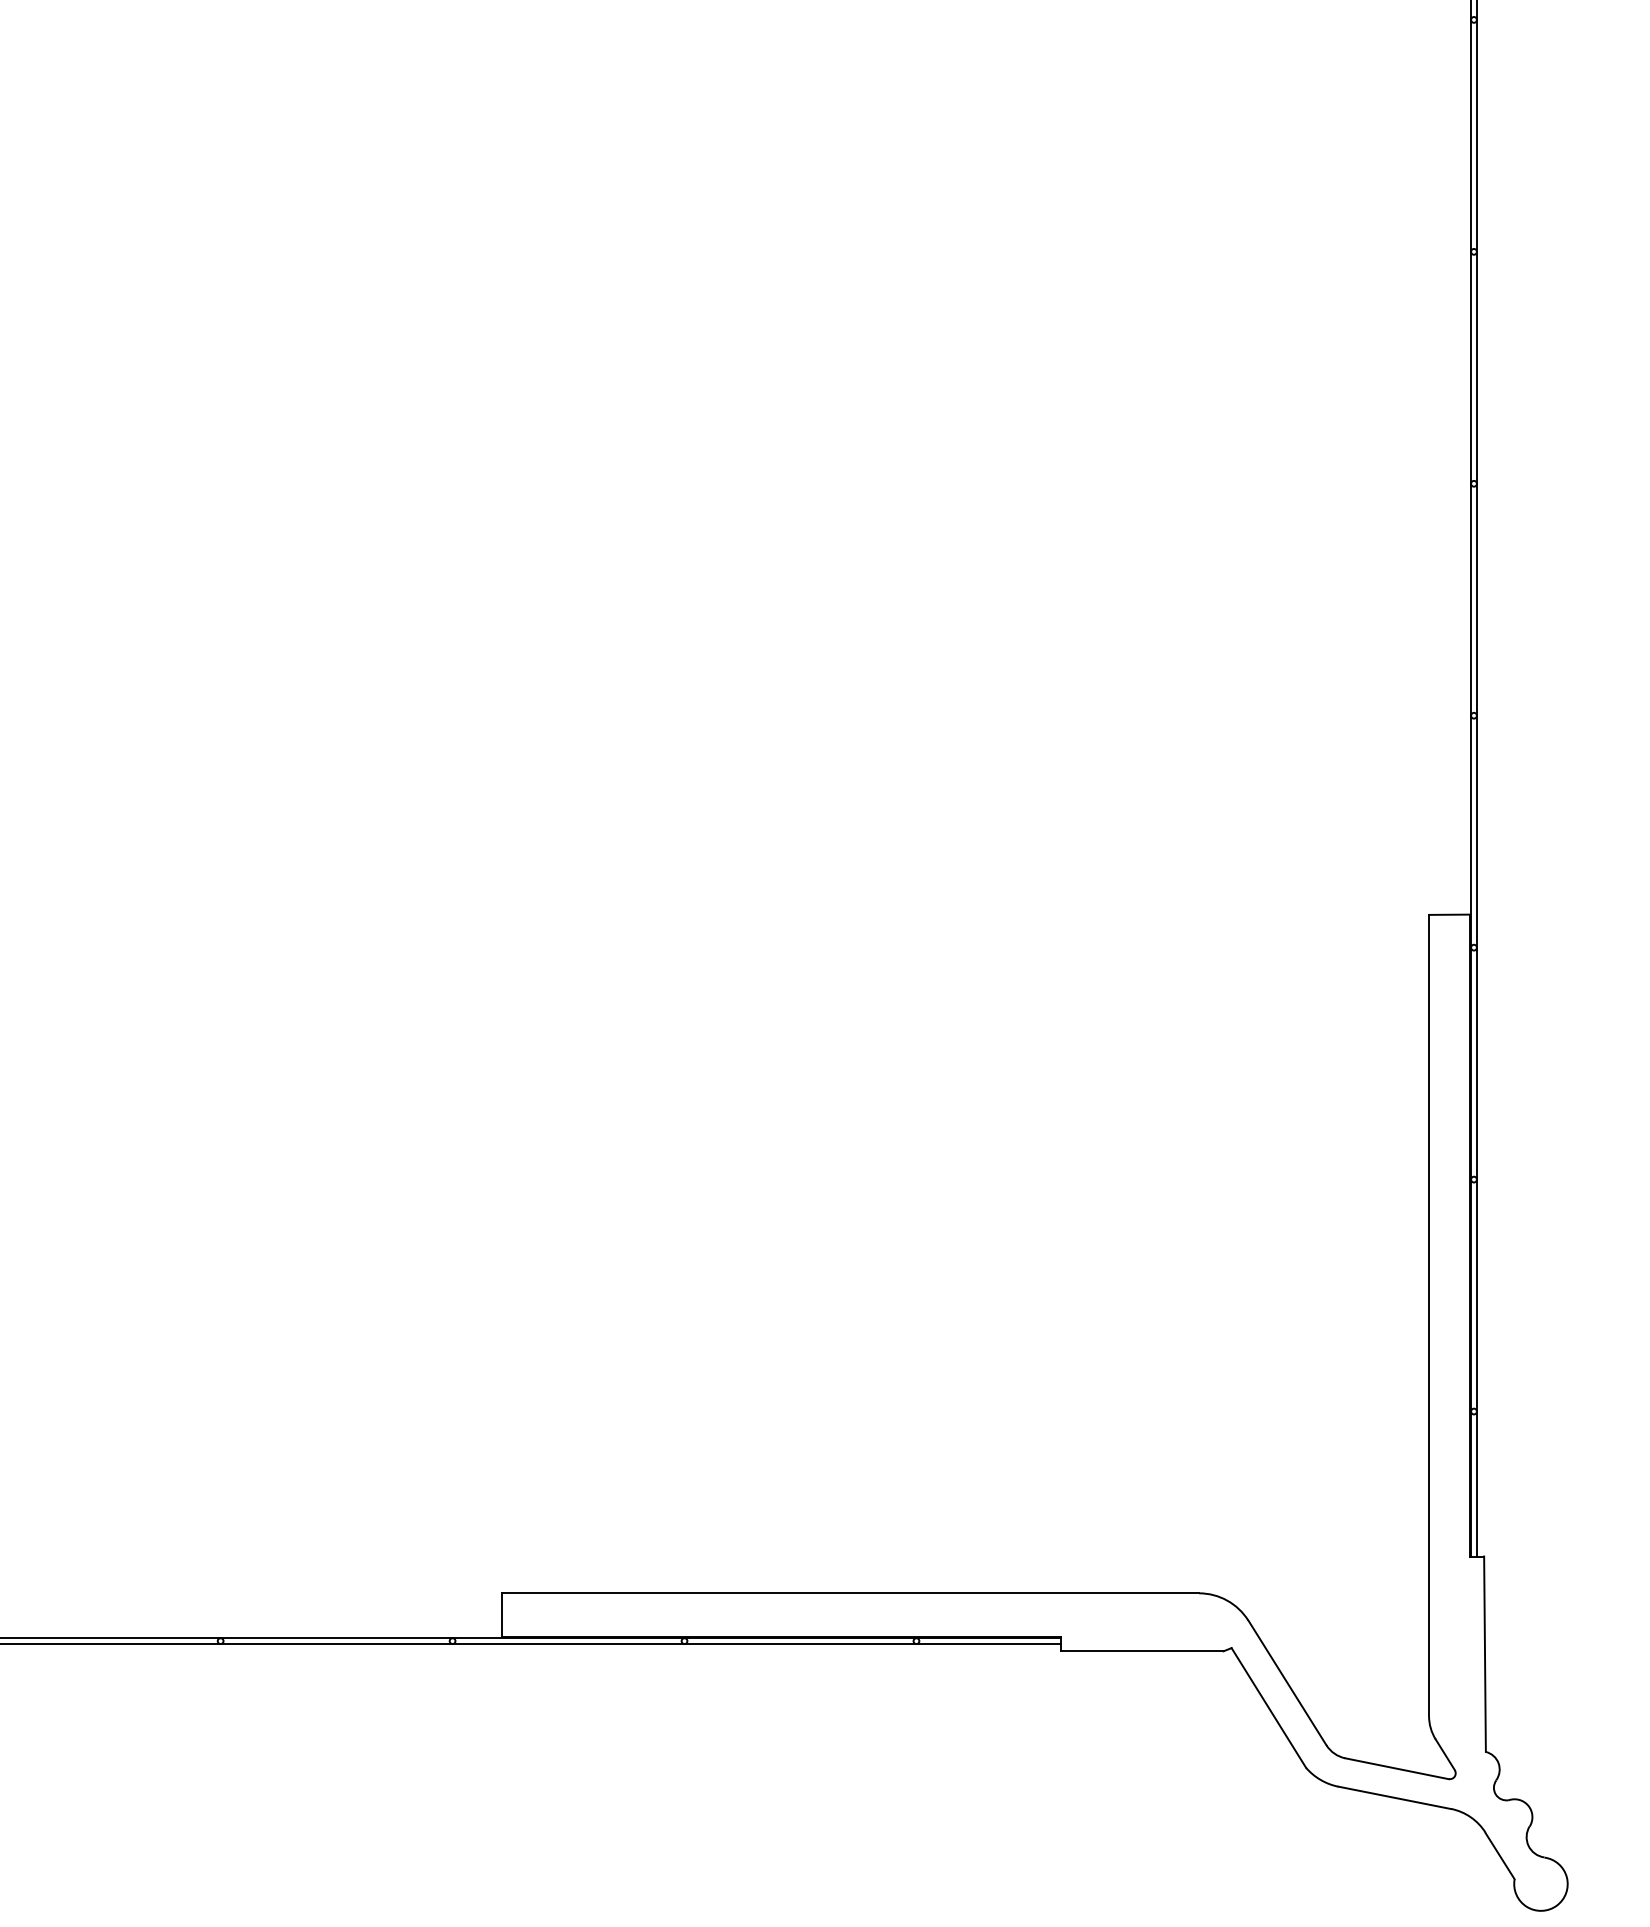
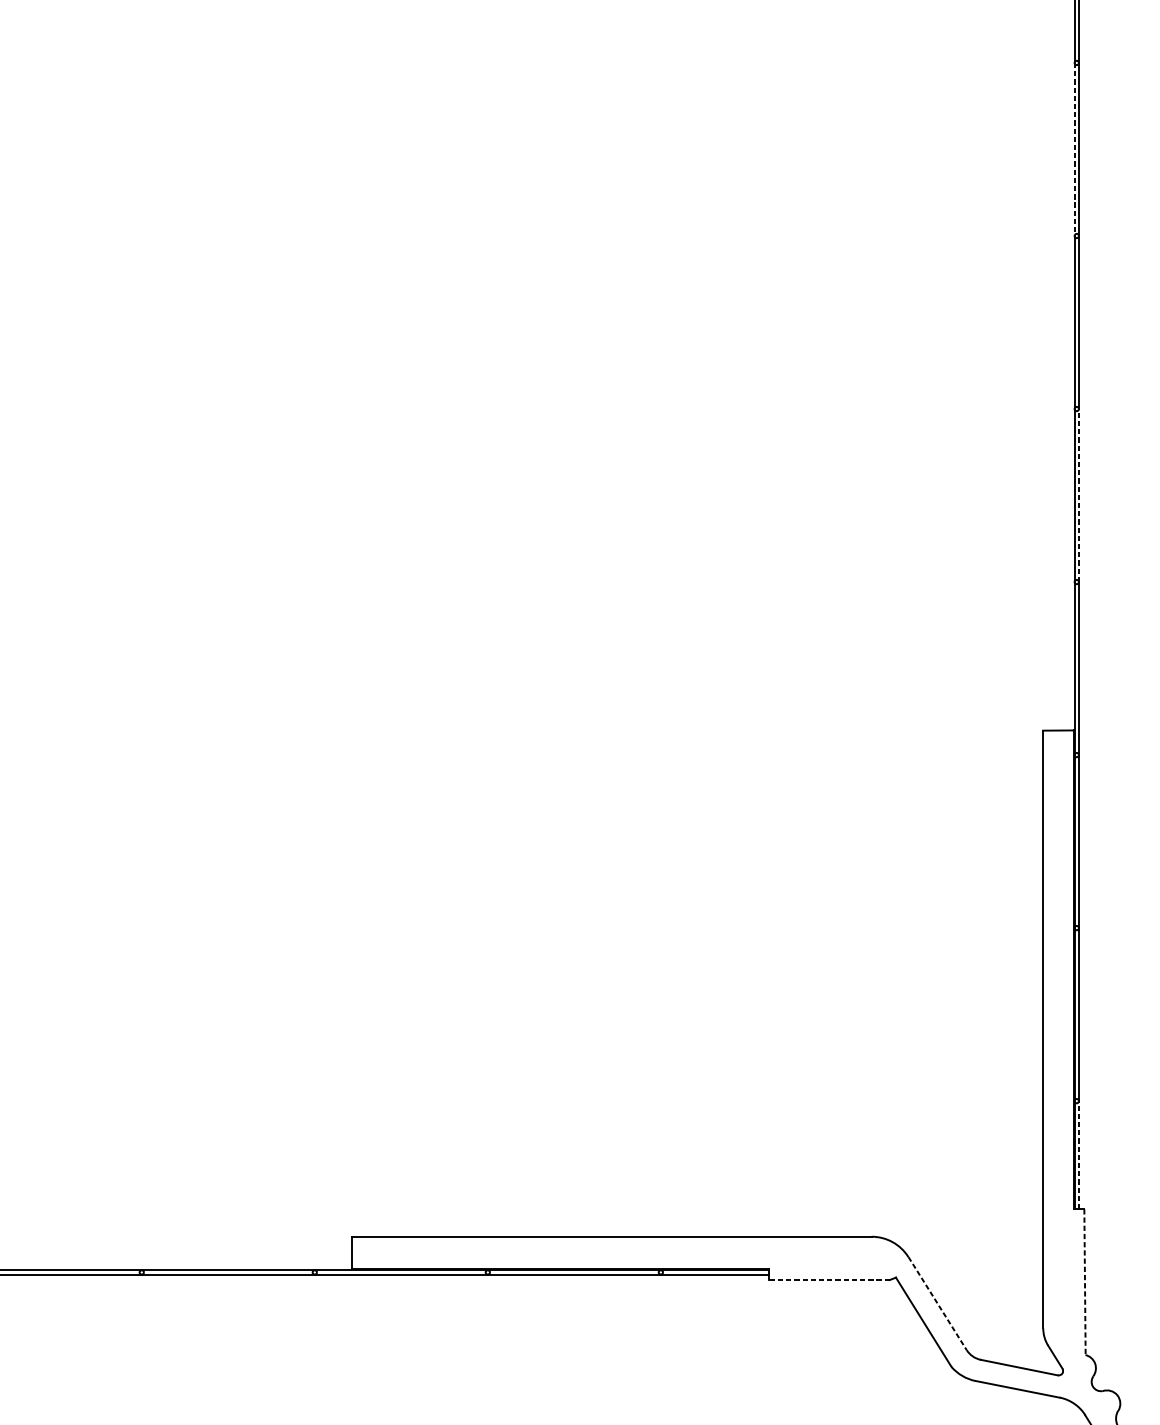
line: (1471, 135) -> (1074, 149), solid -> dashed
line: (1476, 599) -> (1078, 495), solid -> dashed
line: (1476, 1483) -> (1078, 1154), solid -> dashed
line: (1141, 1651) -> (828, 1280), solid -> dashed
line: (1485, 1654) -> (1085, 1282), solid -> dashed
line: (1287, 1682) -> (937, 1303), solid -> dashed

